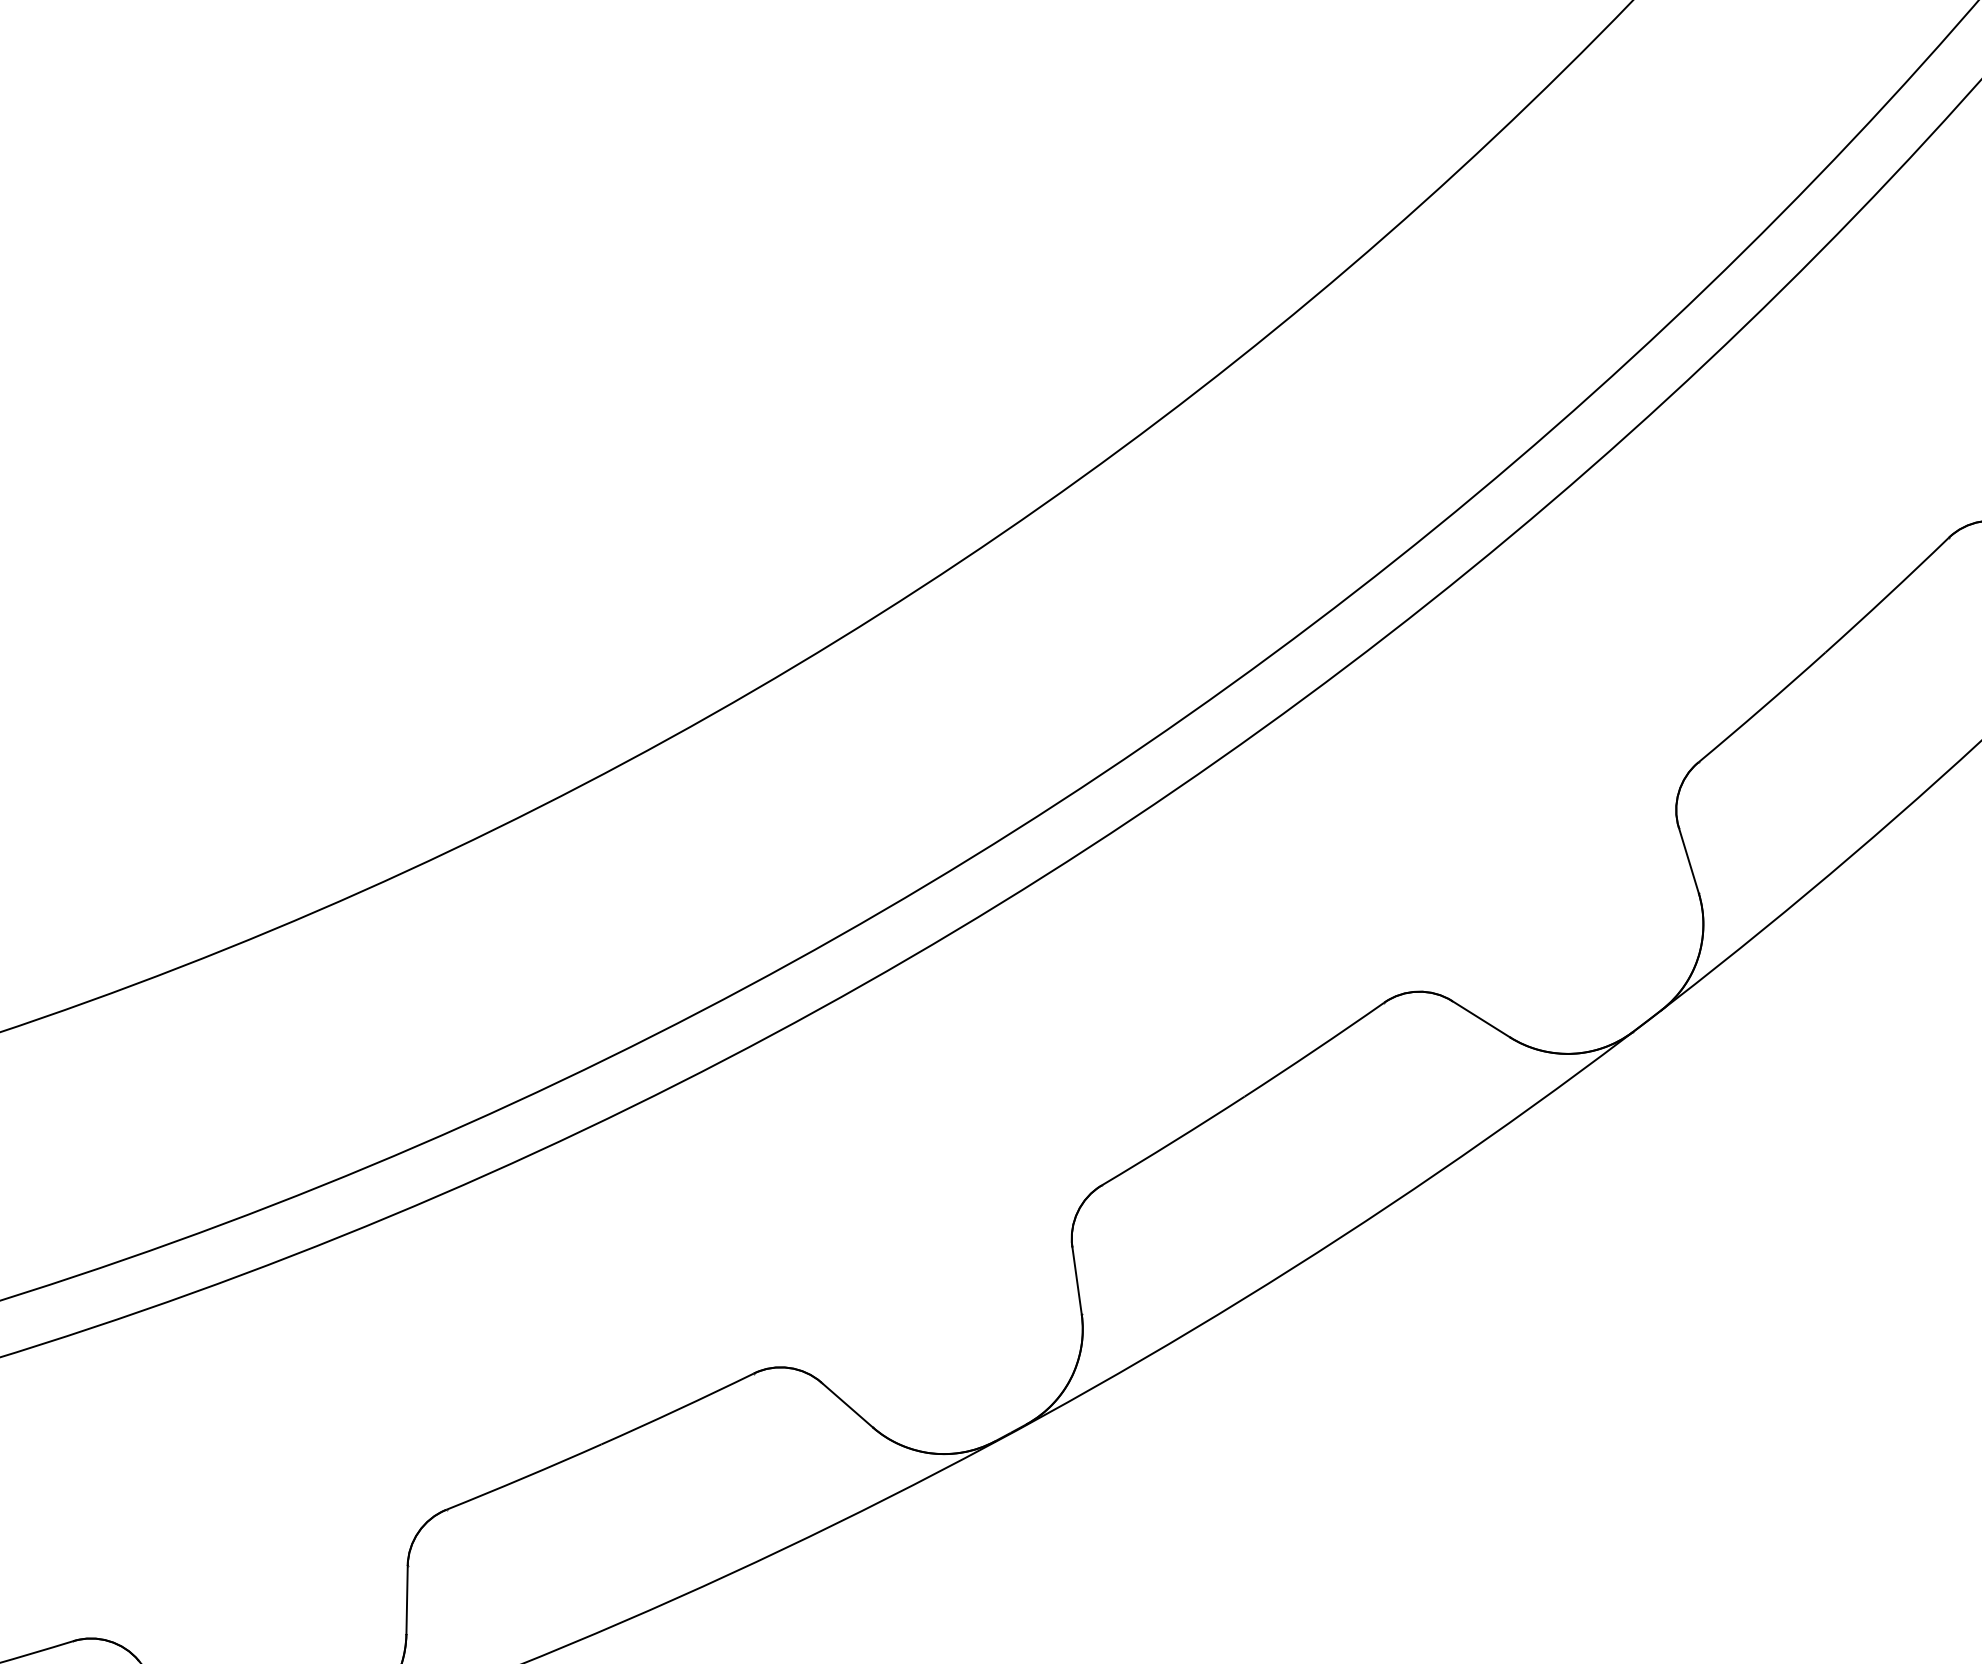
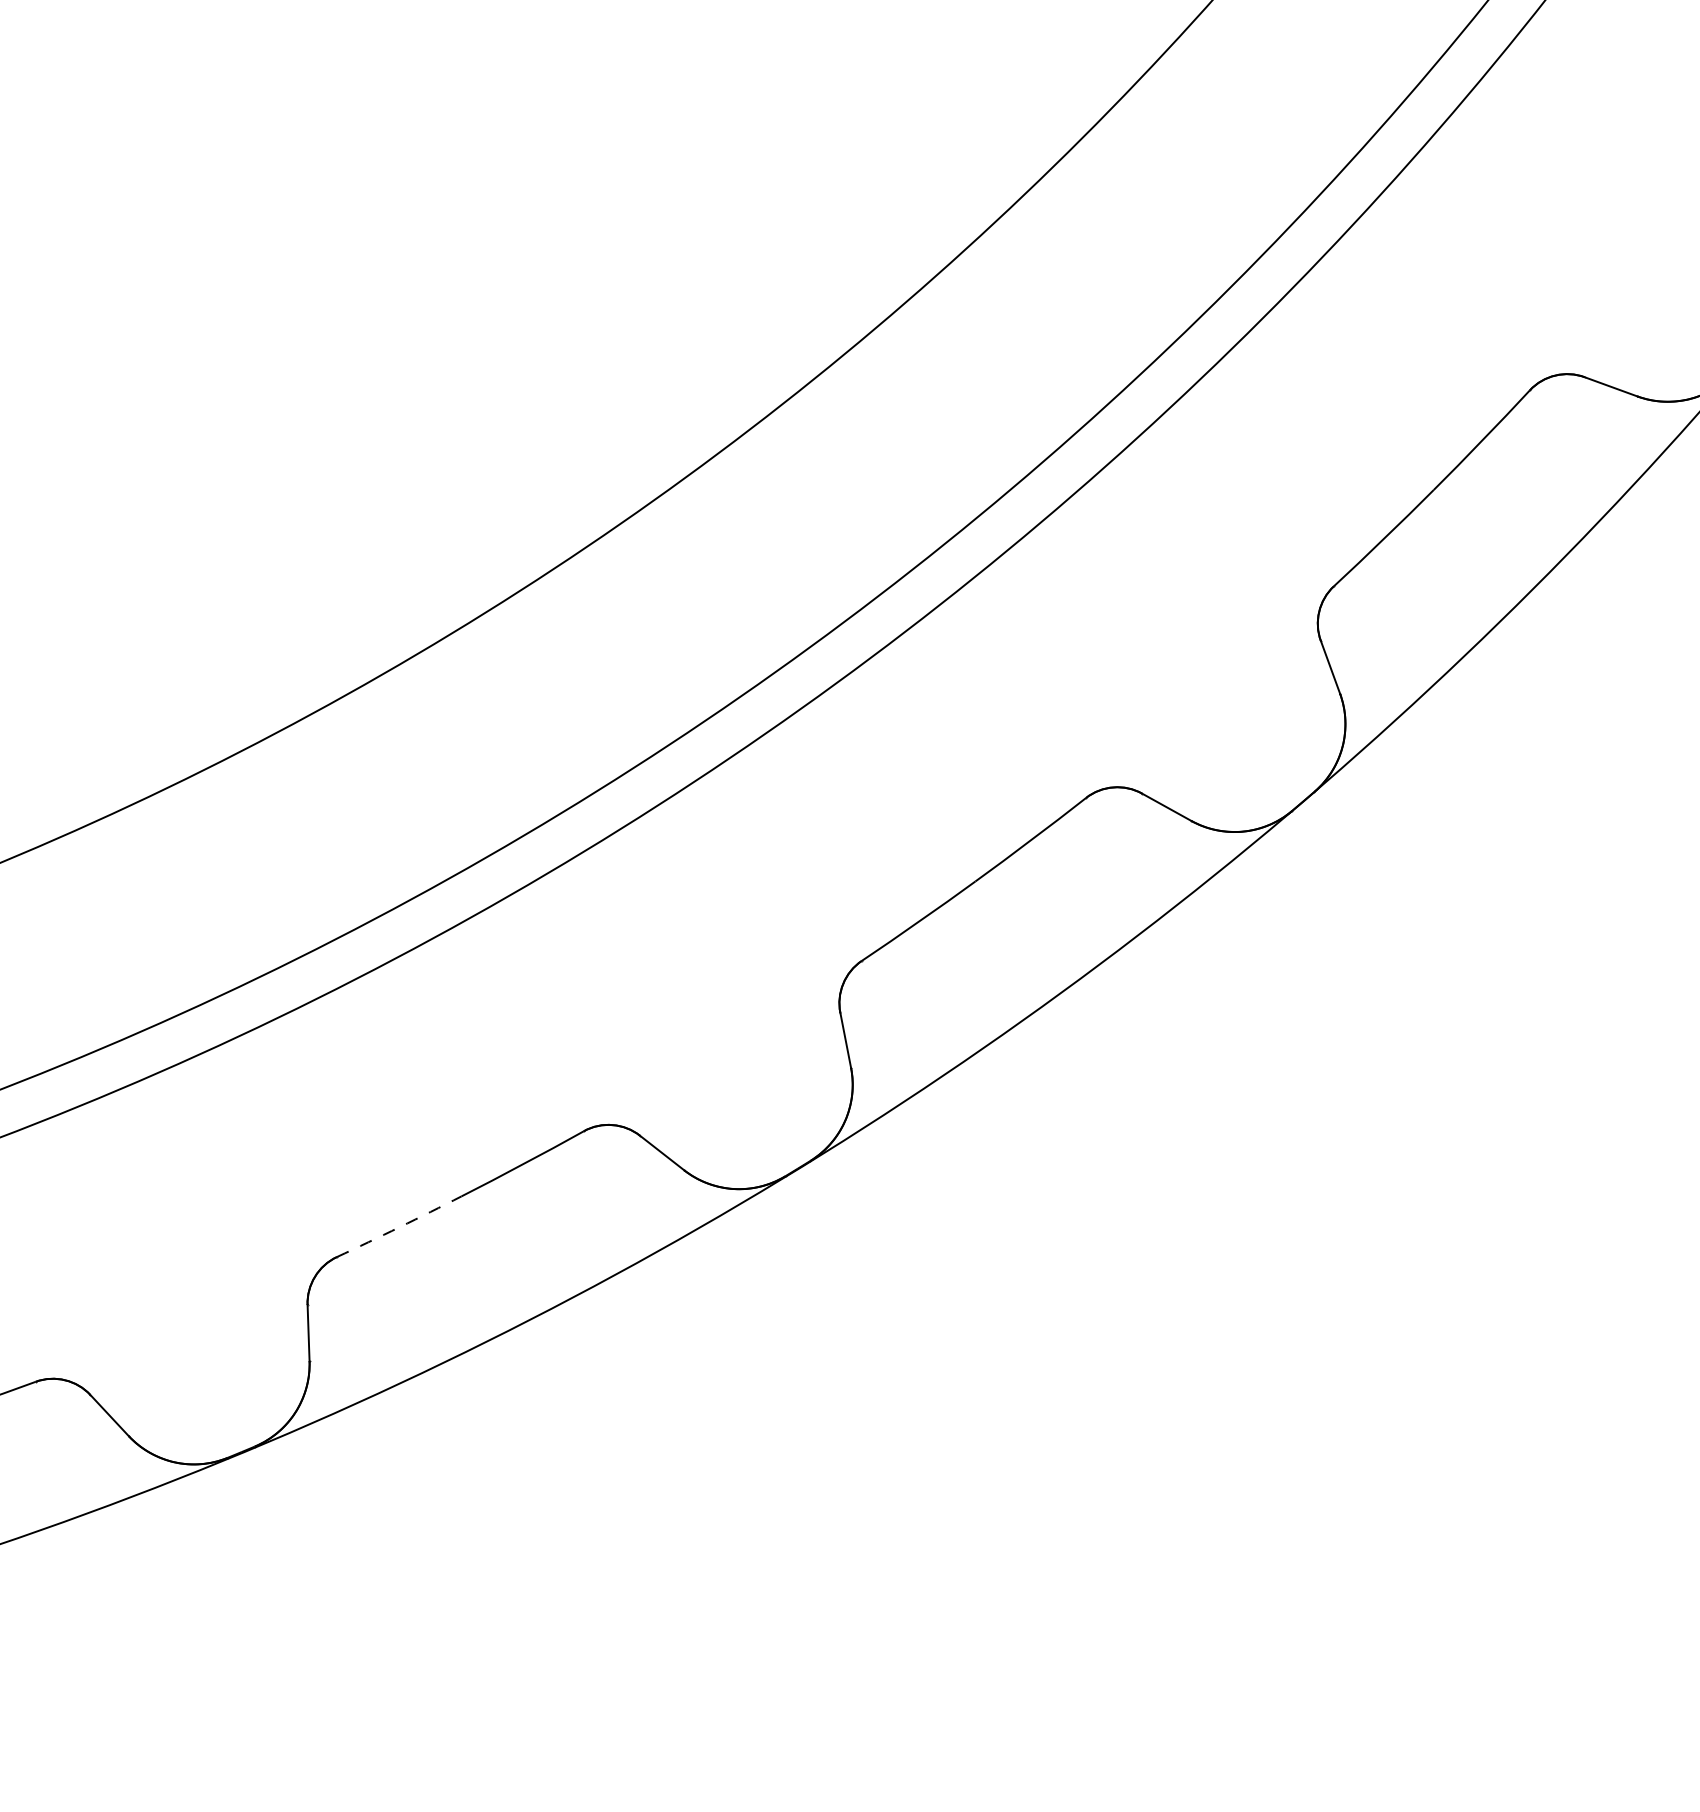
arc: (524, 1478) -> (399, 1227), solid -> dashed

